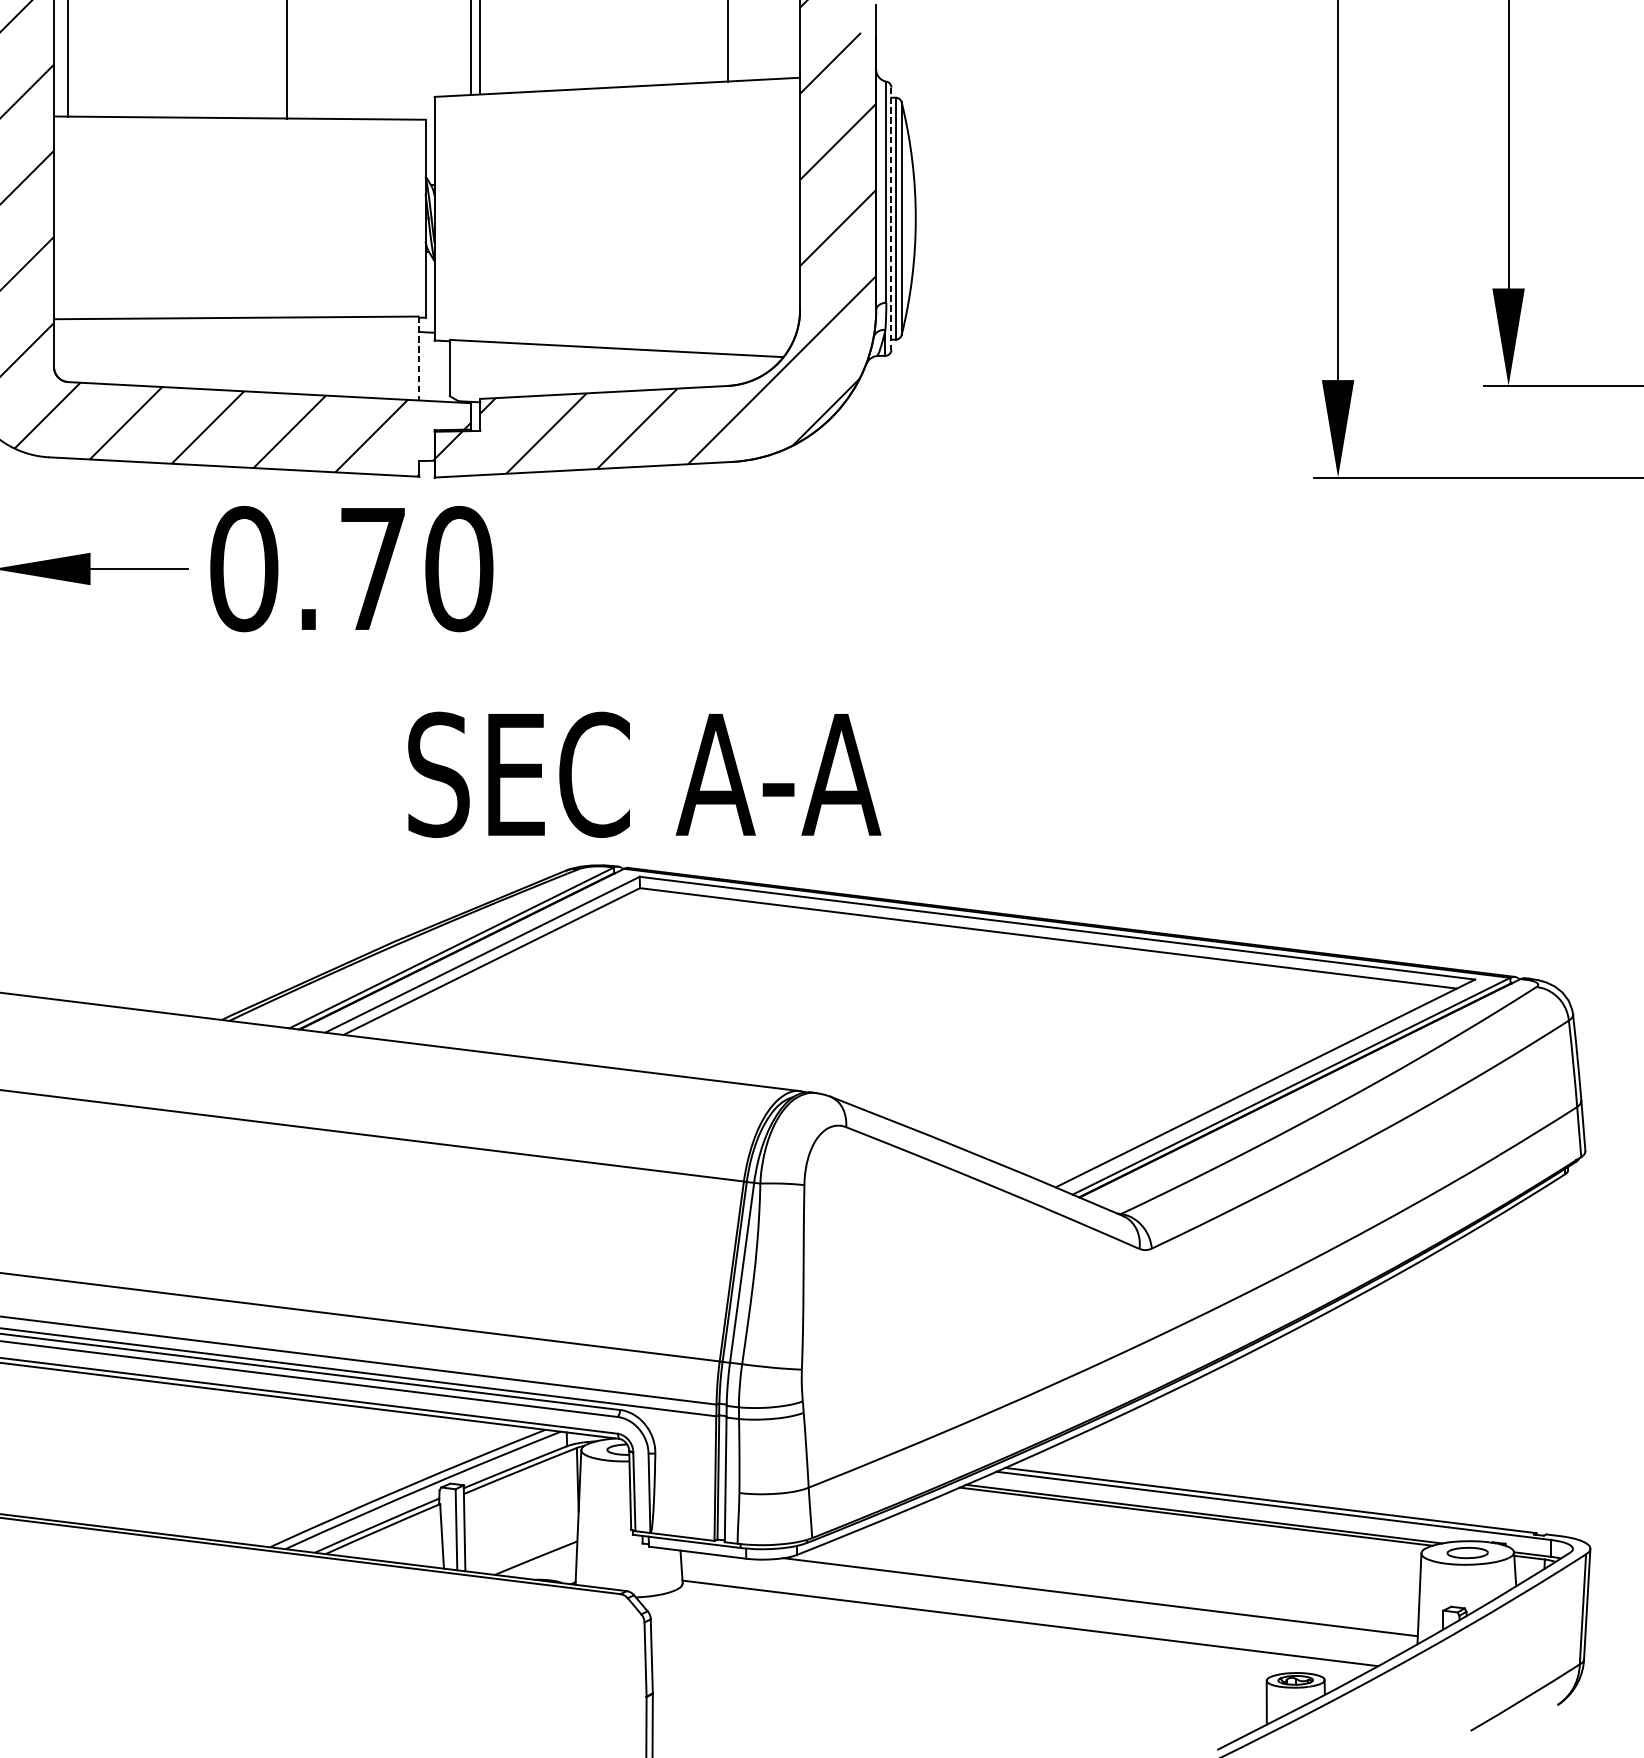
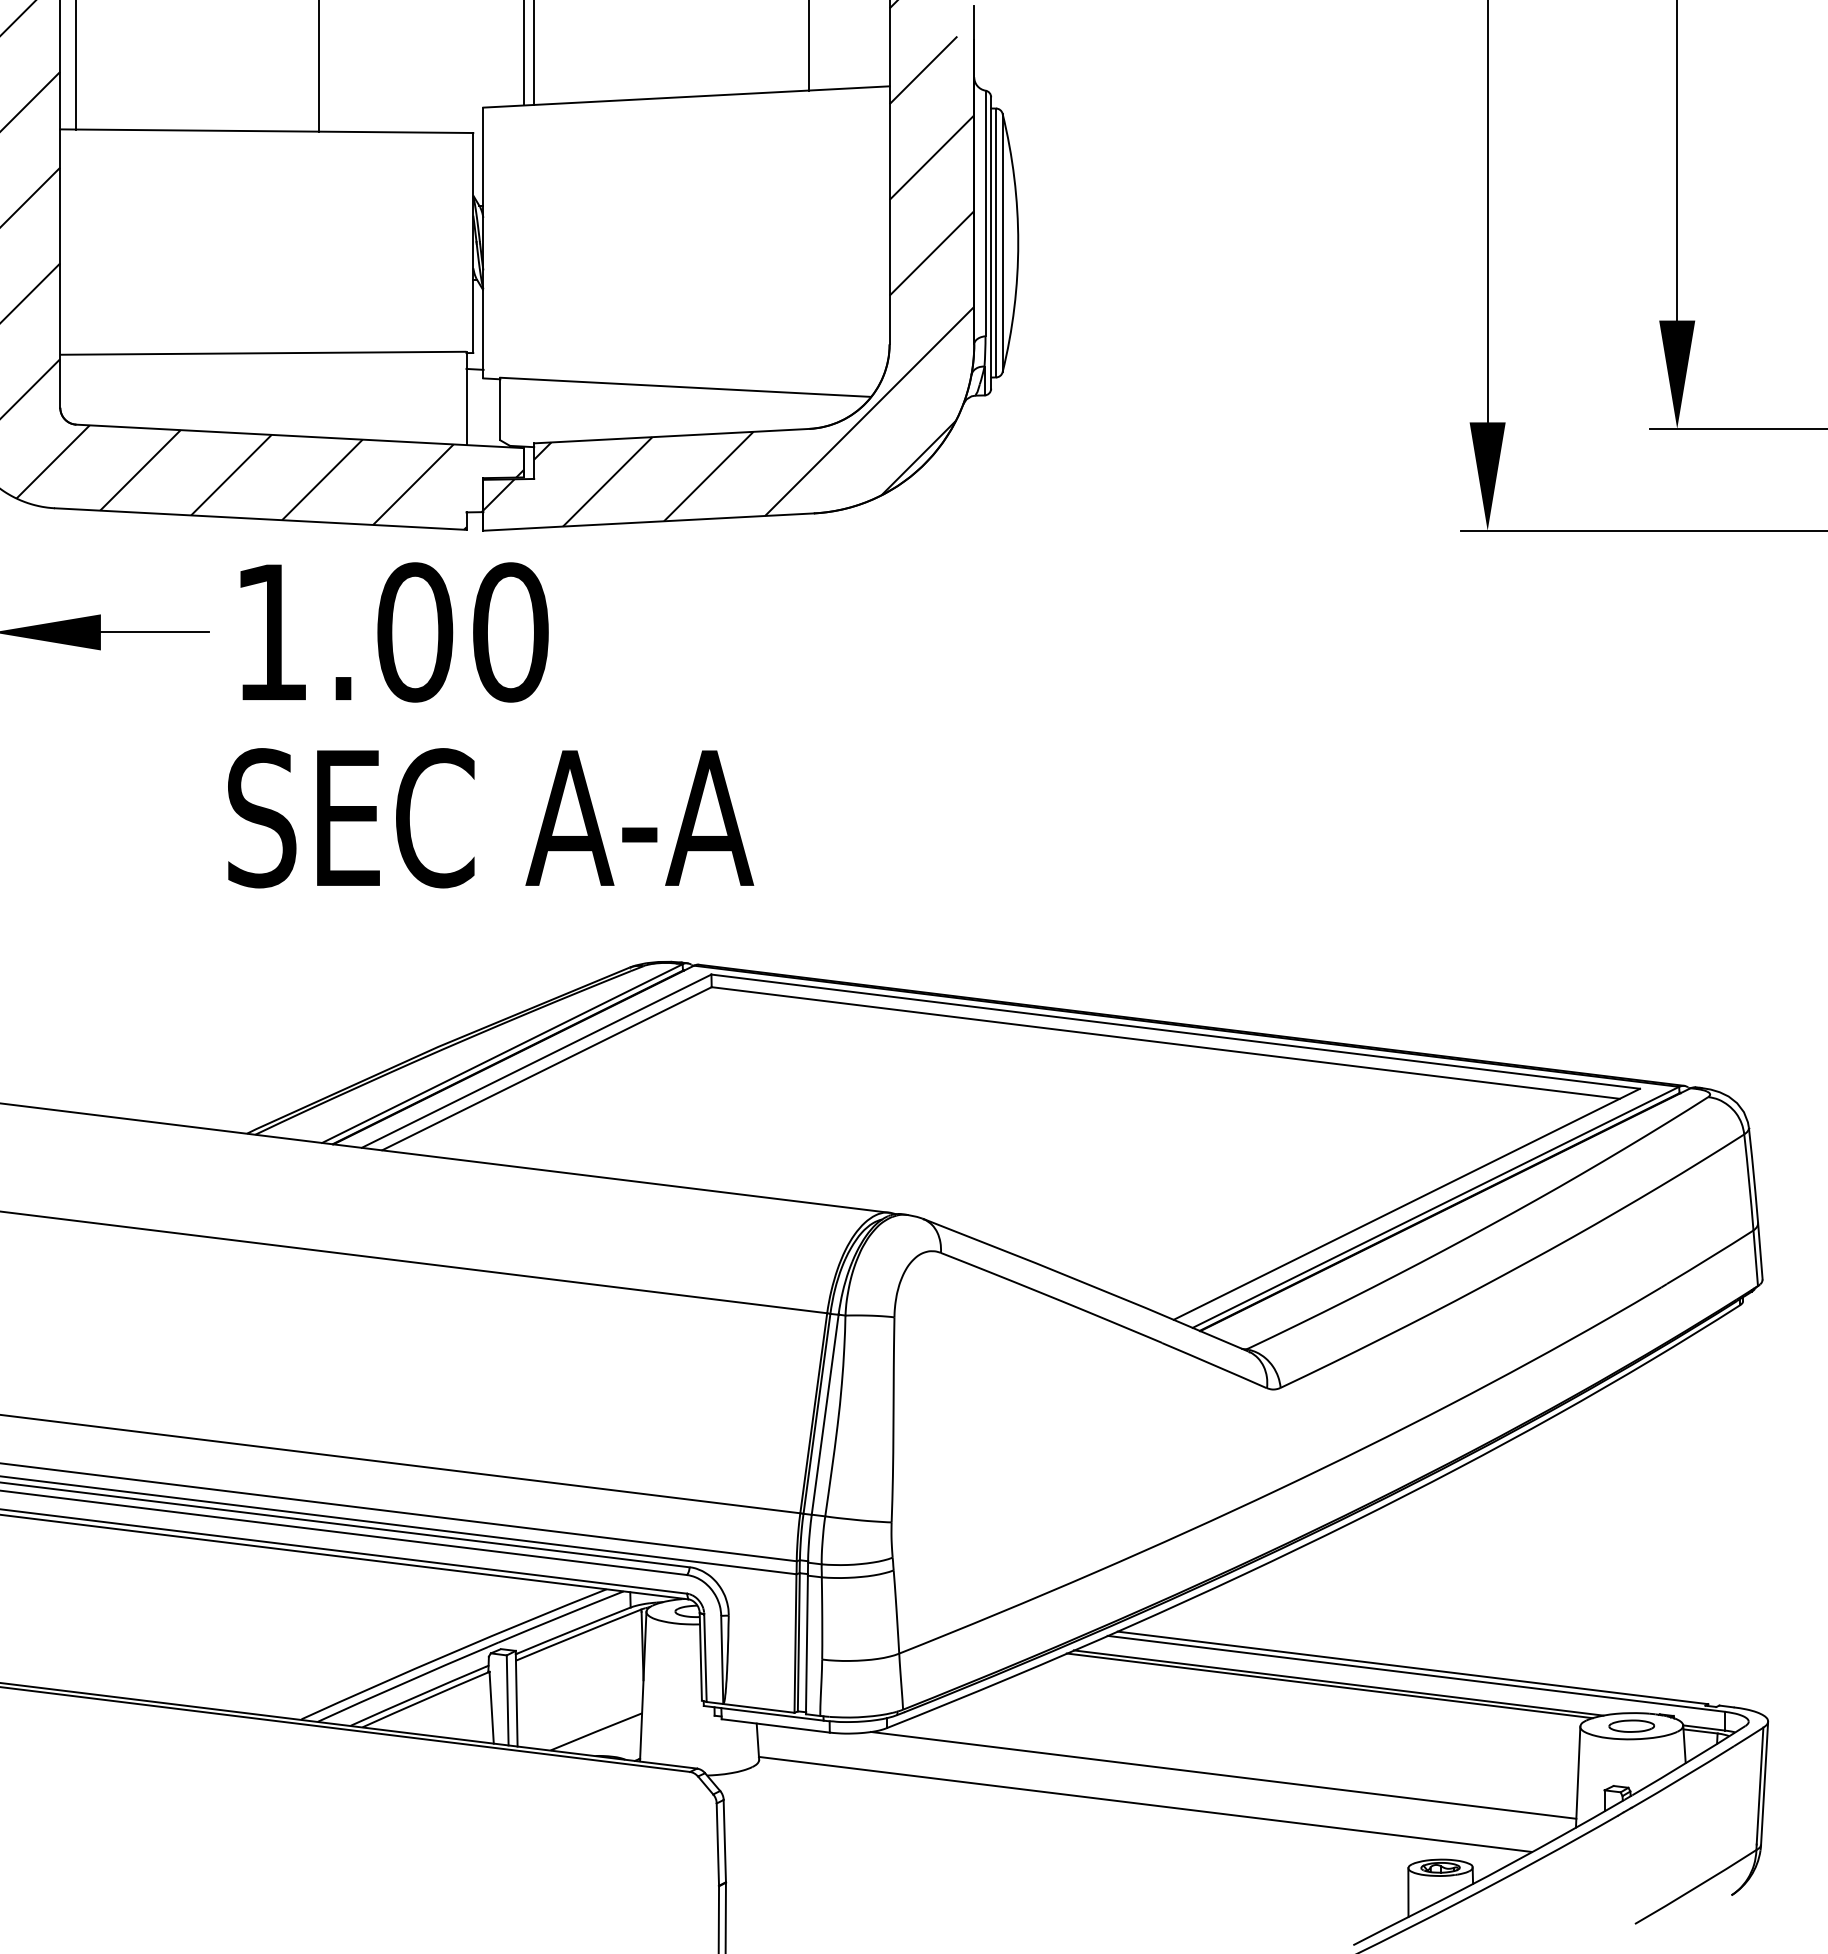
line: (891, 219) -> (991, 243), dashed -> solid
line: (419, 358) -> (466, 398), dashed -> solid
text: (308, 569) -> (343, 632), 0.70 -> 1.00
text: (645, 775) -> (491, 818), moved

